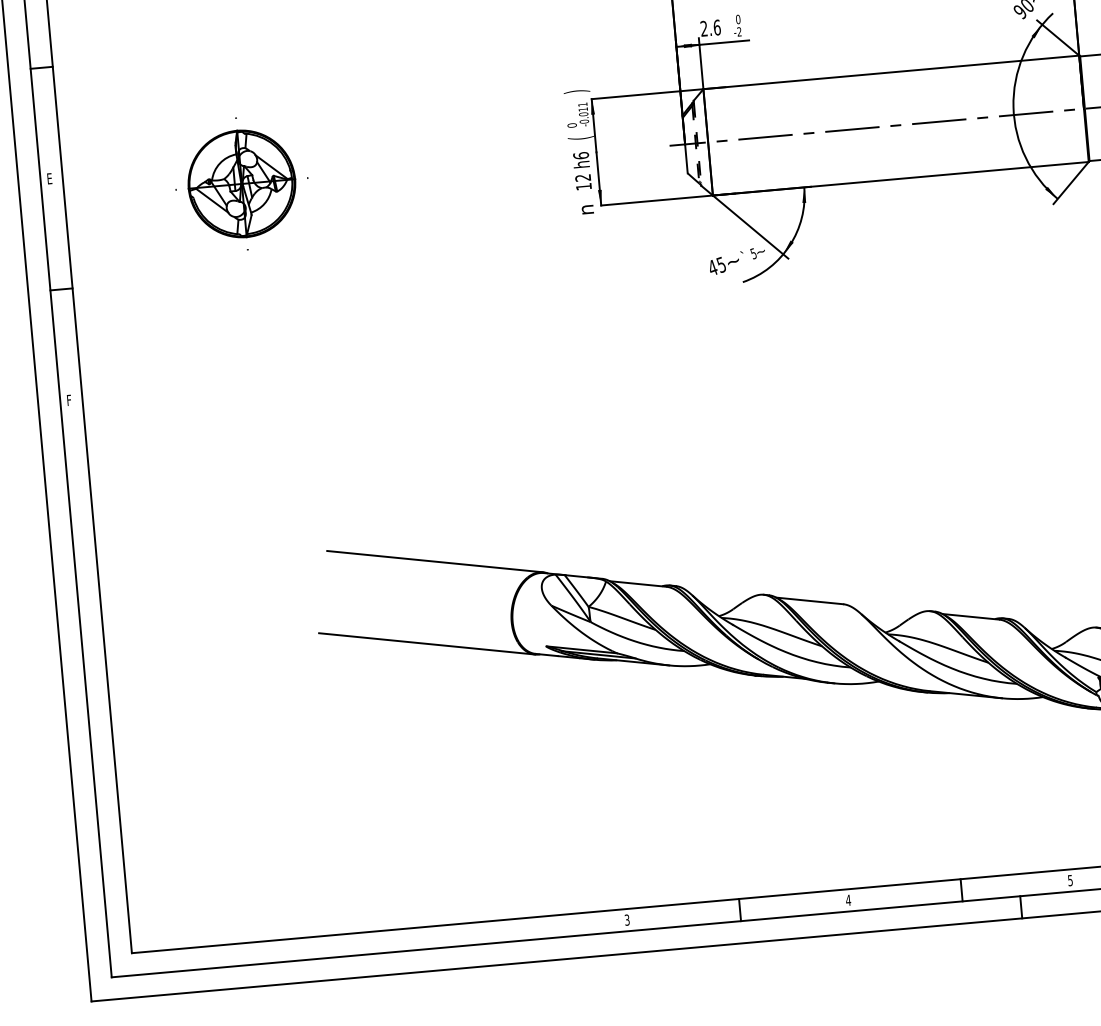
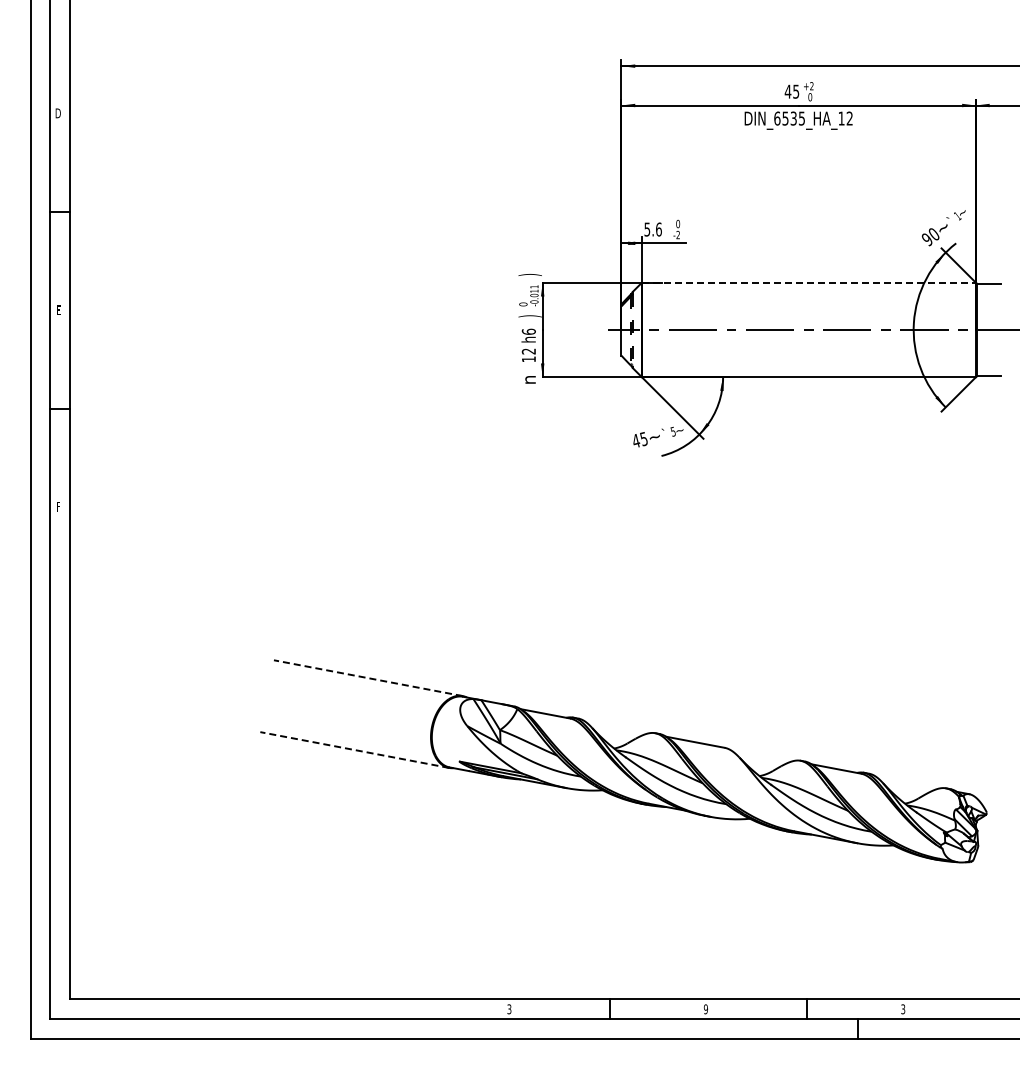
text: (704, 28) -> (647, 229), 2.6 -> 5.6
line: (890, 72) -> (808, 282), solid -> dashed
text: (580, 138) -> (529, 316), ( -> )
part: (241, 183) -> (227, 329), removed
line: (434, 562) -> (367, 678), solid -> dashed
line: (426, 643) -> (354, 749), solid -> dashed
text: (1070, 877) -> (903, 1006), 5 -> 3
text: (847, 900) -> (705, 1009), 4 -> 9

